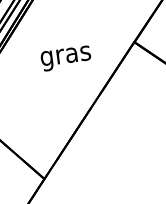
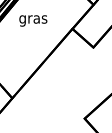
text: (66, 57) -> (33, 20), moved

